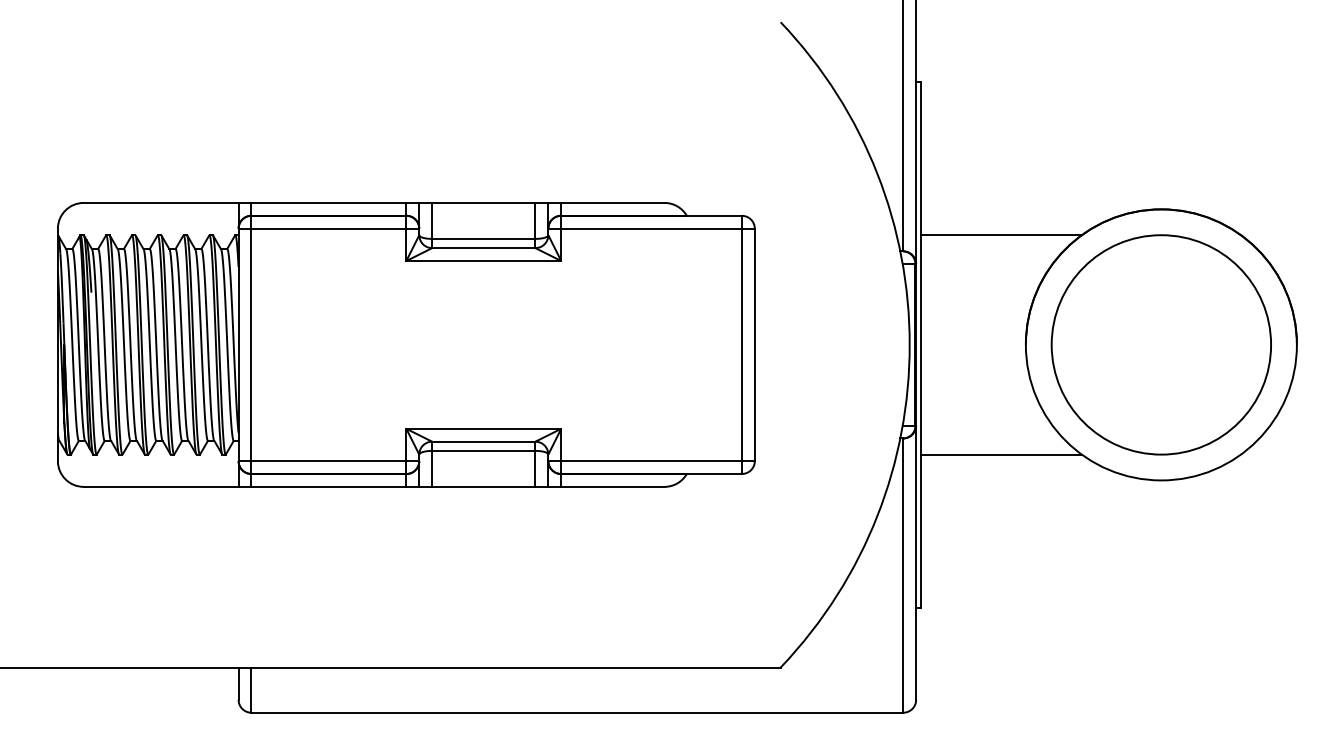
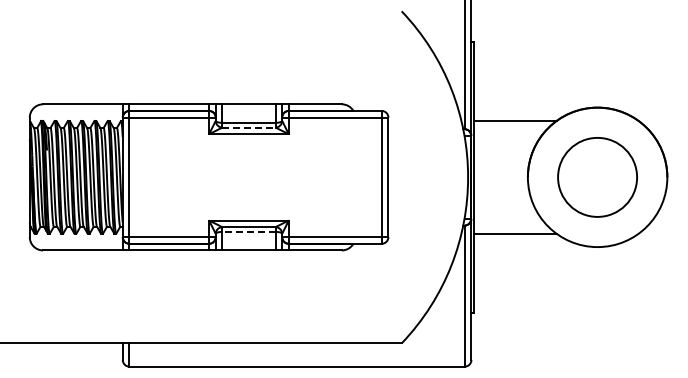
line: (482, 247) -> (248, 127), solid -> dashed
circle: (1161, 345) -> (597, 177), size x0.7
line: (482, 450) -> (248, 231), solid -> dashed

